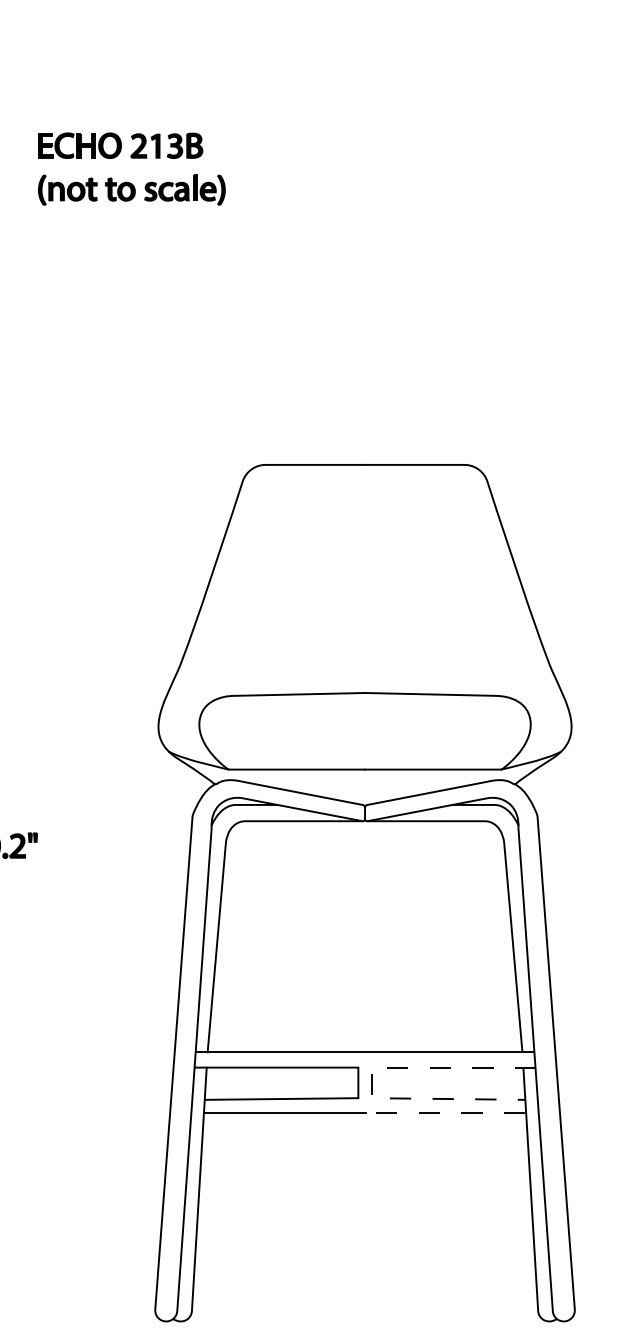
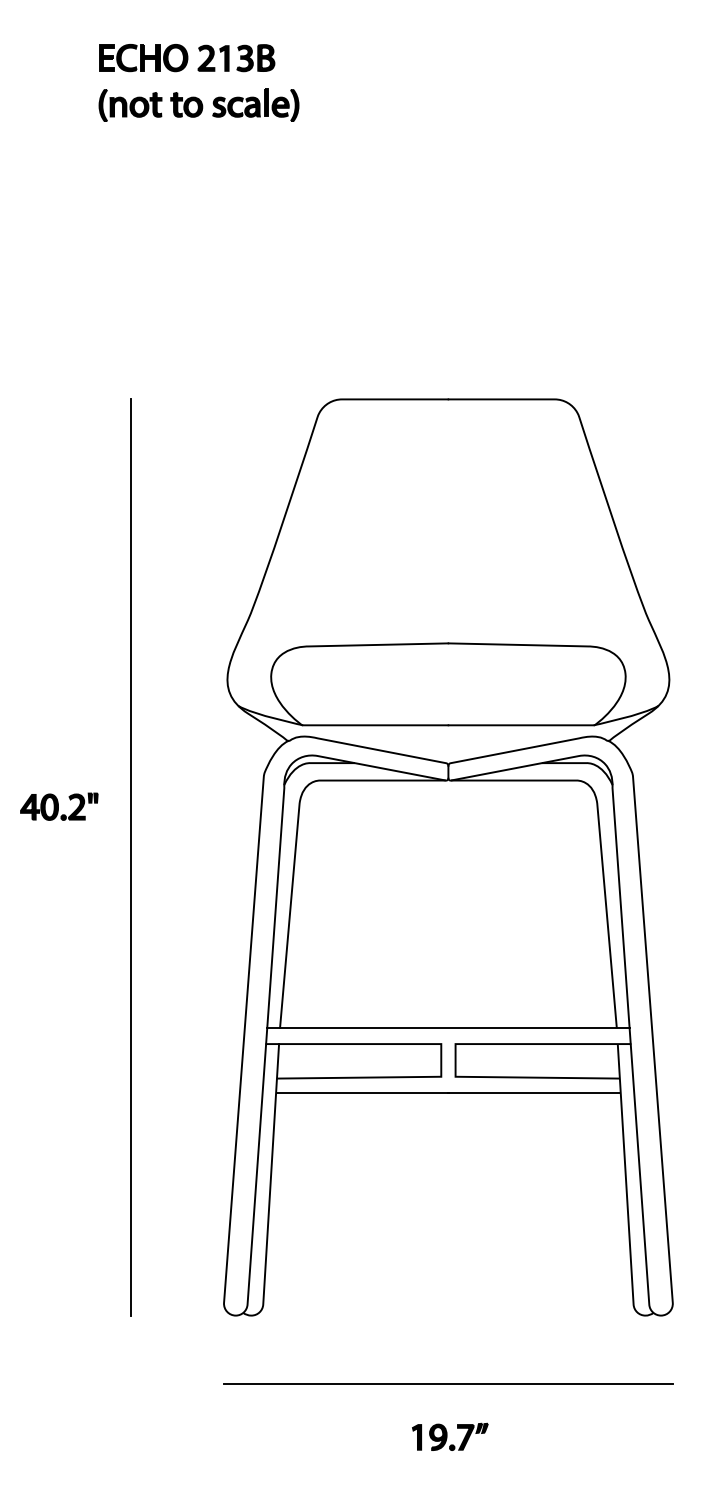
line: (67, 893) -> (130, 857), added
line: (371, 1077) -> (455, 1054), dashed -> solid
line: (444, 1113) -> (533, 1093), dashed -> solid

